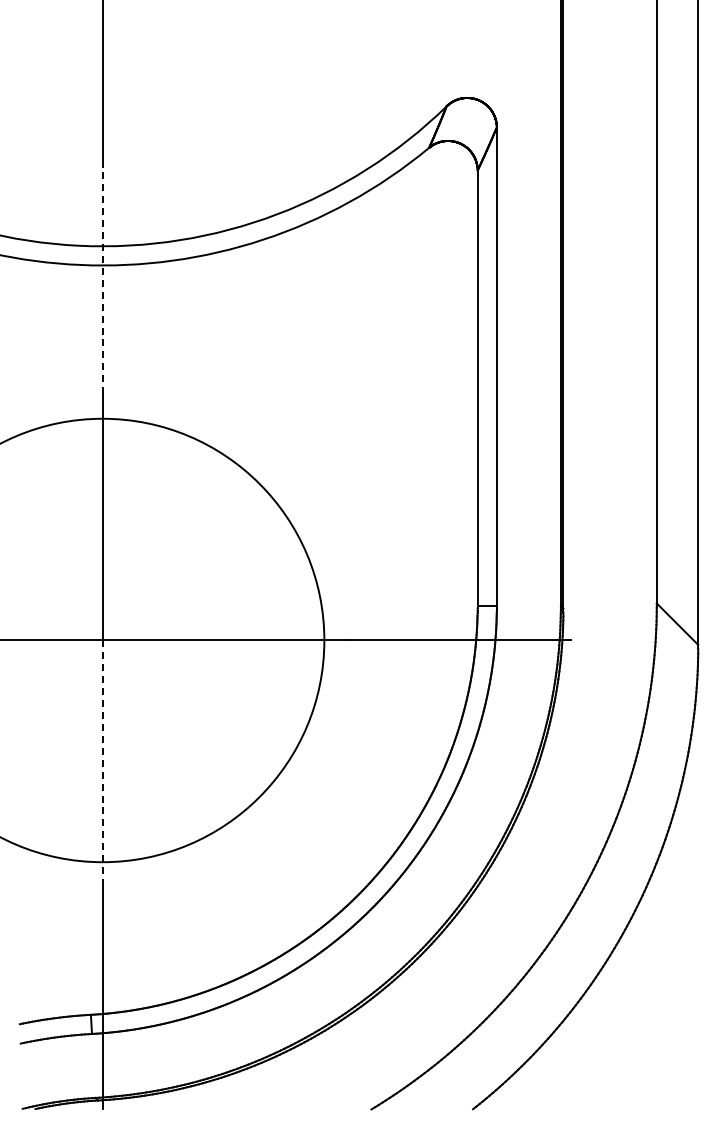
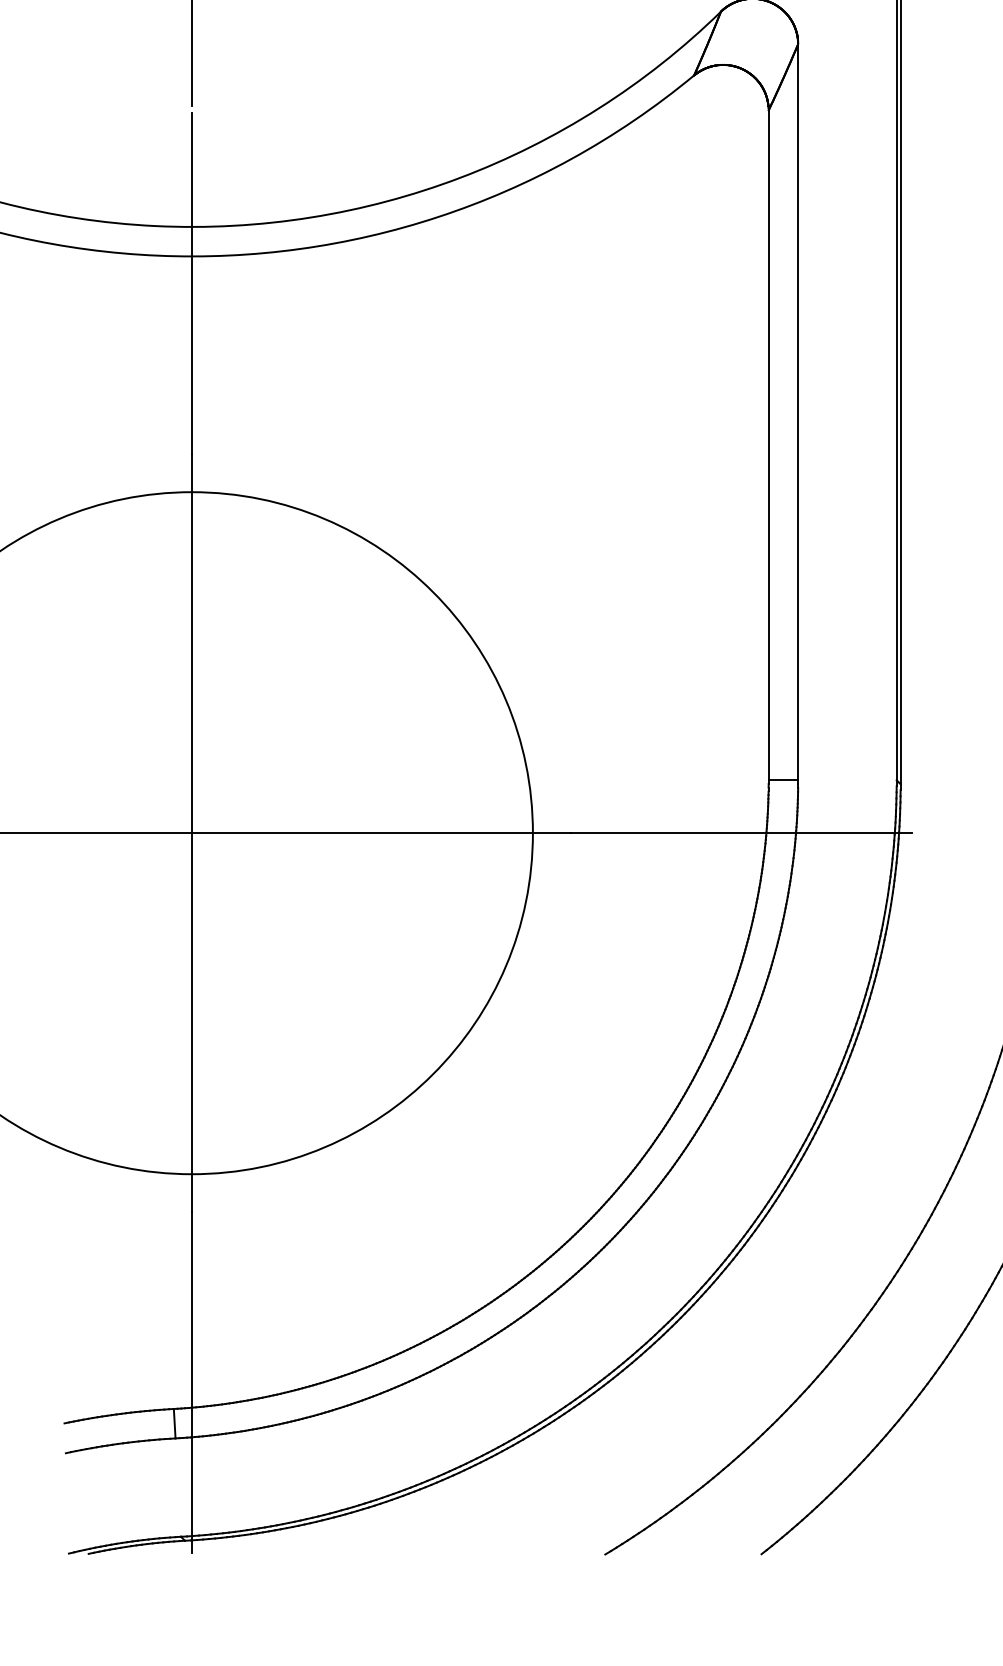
line: (102, 283) -> (191, 284), dashed -> solid
line: (102, 764) -> (191, 1023), dashed -> solid

